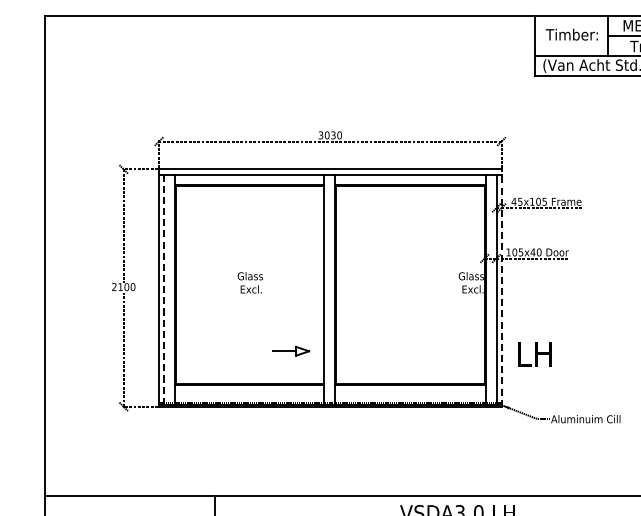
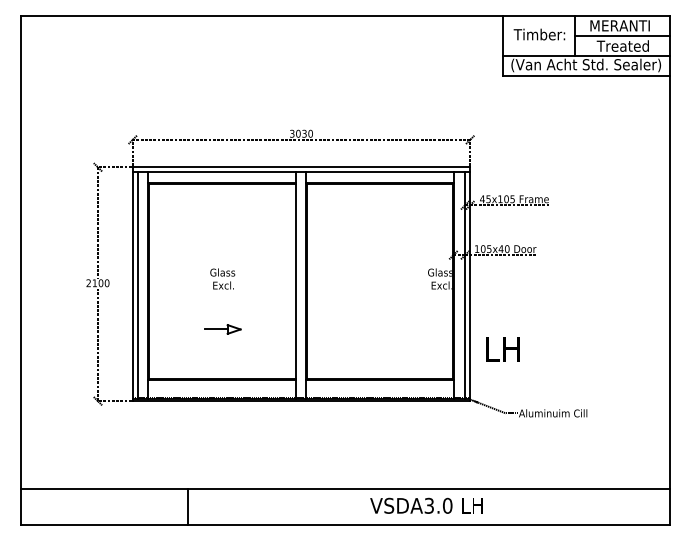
line: (501, 288) -> (470, 284), dashed -> solid
line: (163, 290) -> (137, 286), dashed -> solid
part: (290, 351) -> (222, 329), moved

